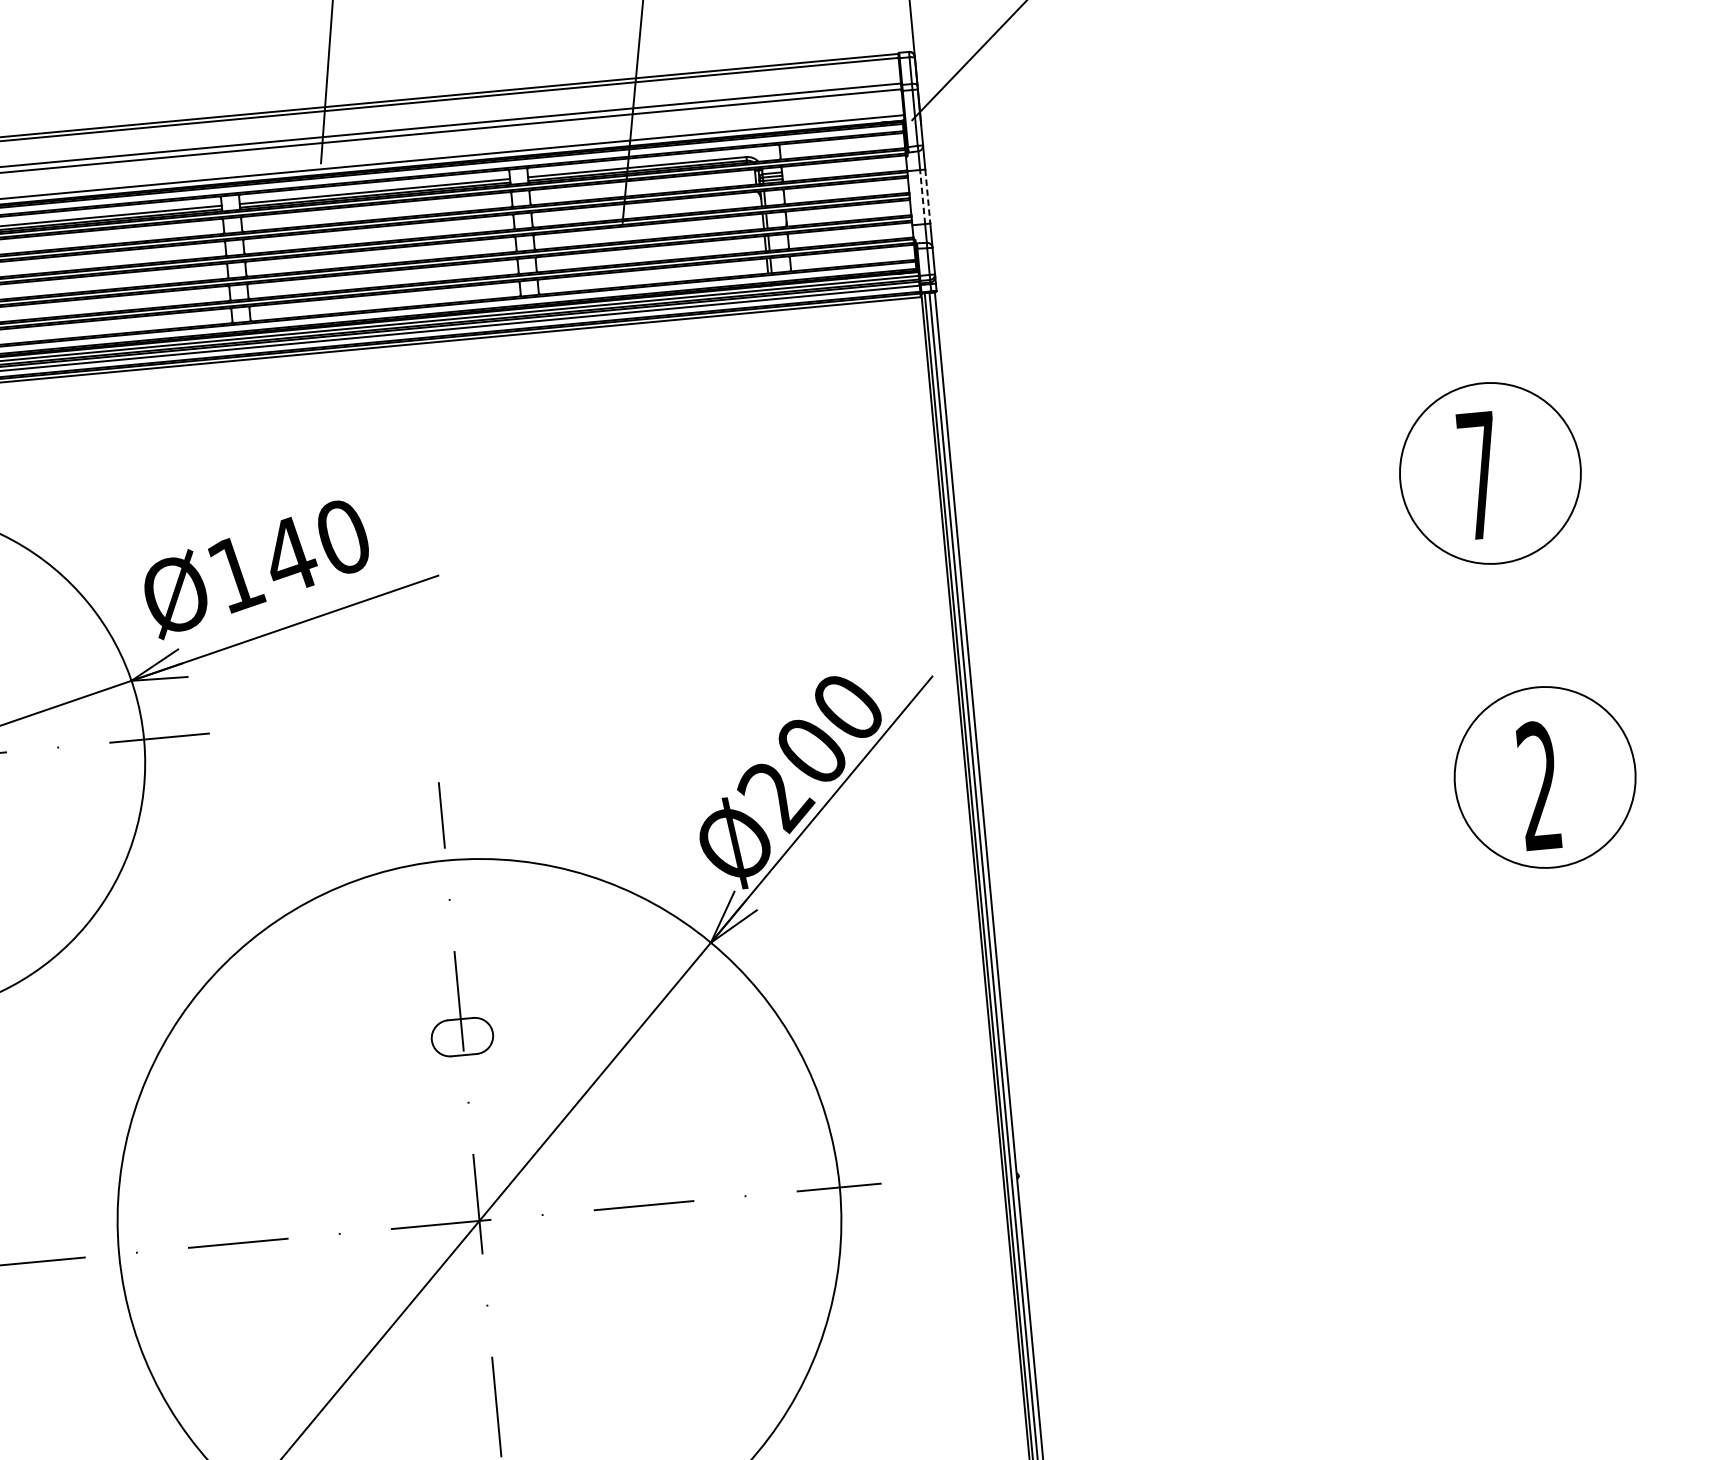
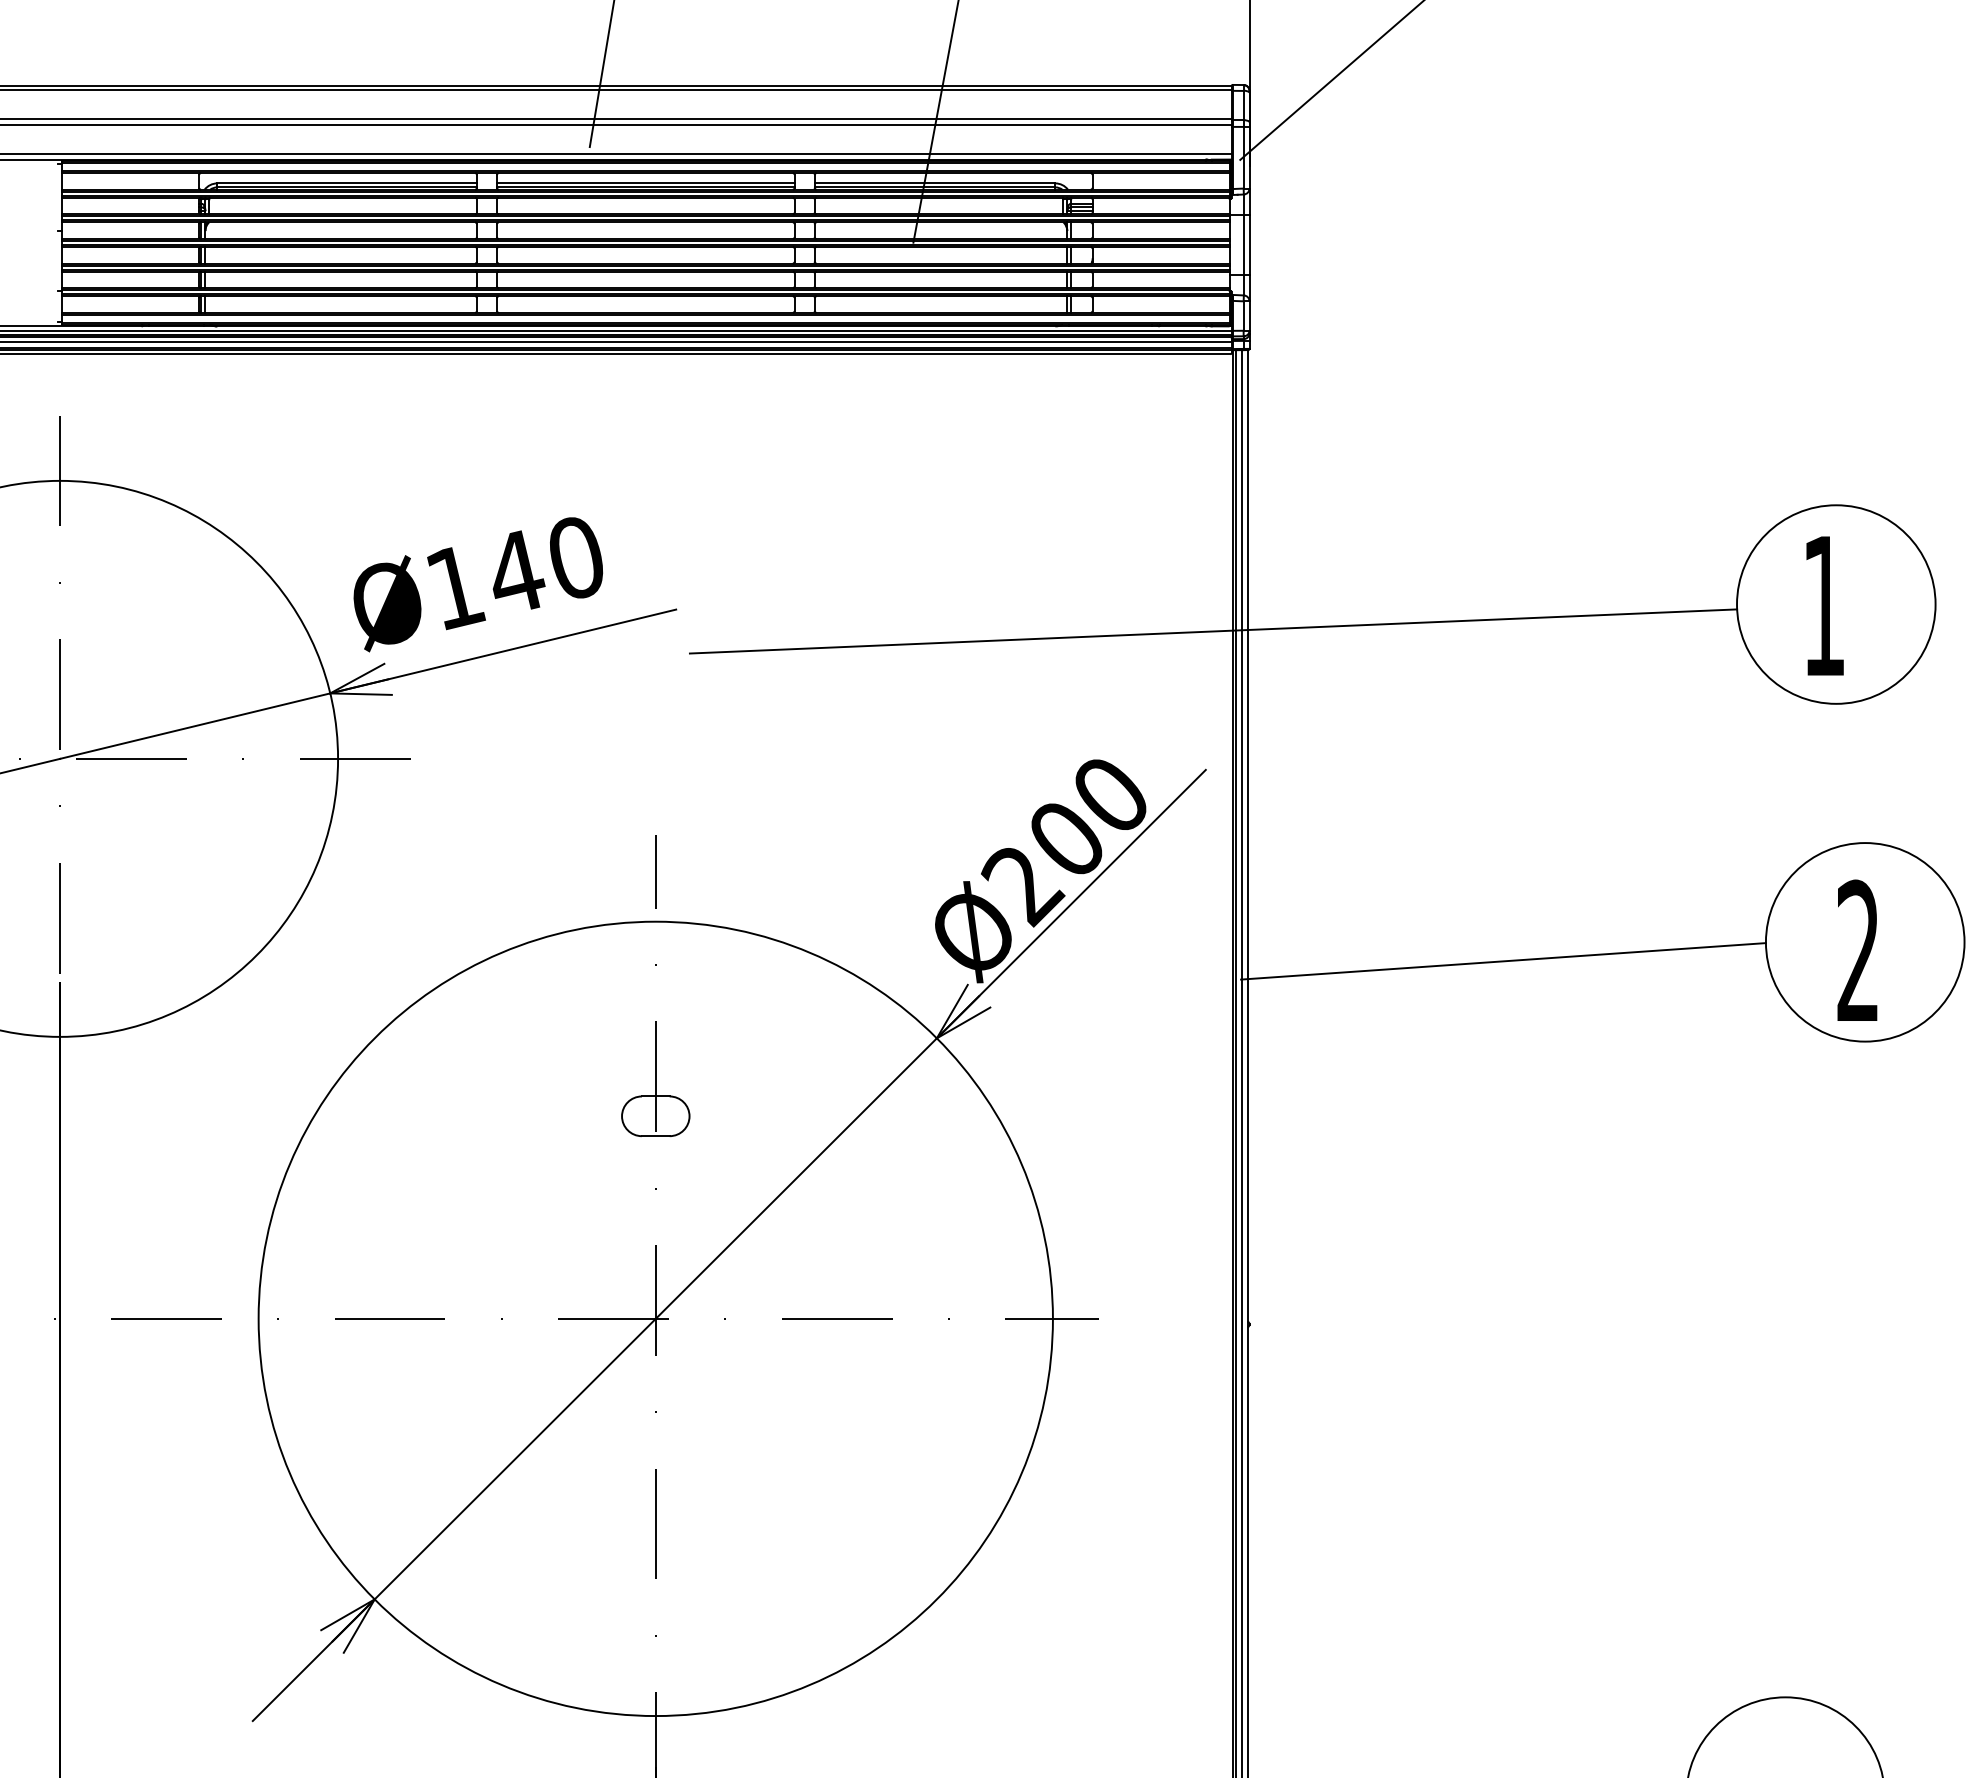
line: (922, 196) -> (1243, 244), dashed -> solid
line: (927, 196) -> (1249, 244), dashed -> solid
text: (1479, 475) -> (1824, 605), 7 -> 1
line: (927, 550) -> (1213, 631), added
line: (1218, 825) -> (1503, 961), added

